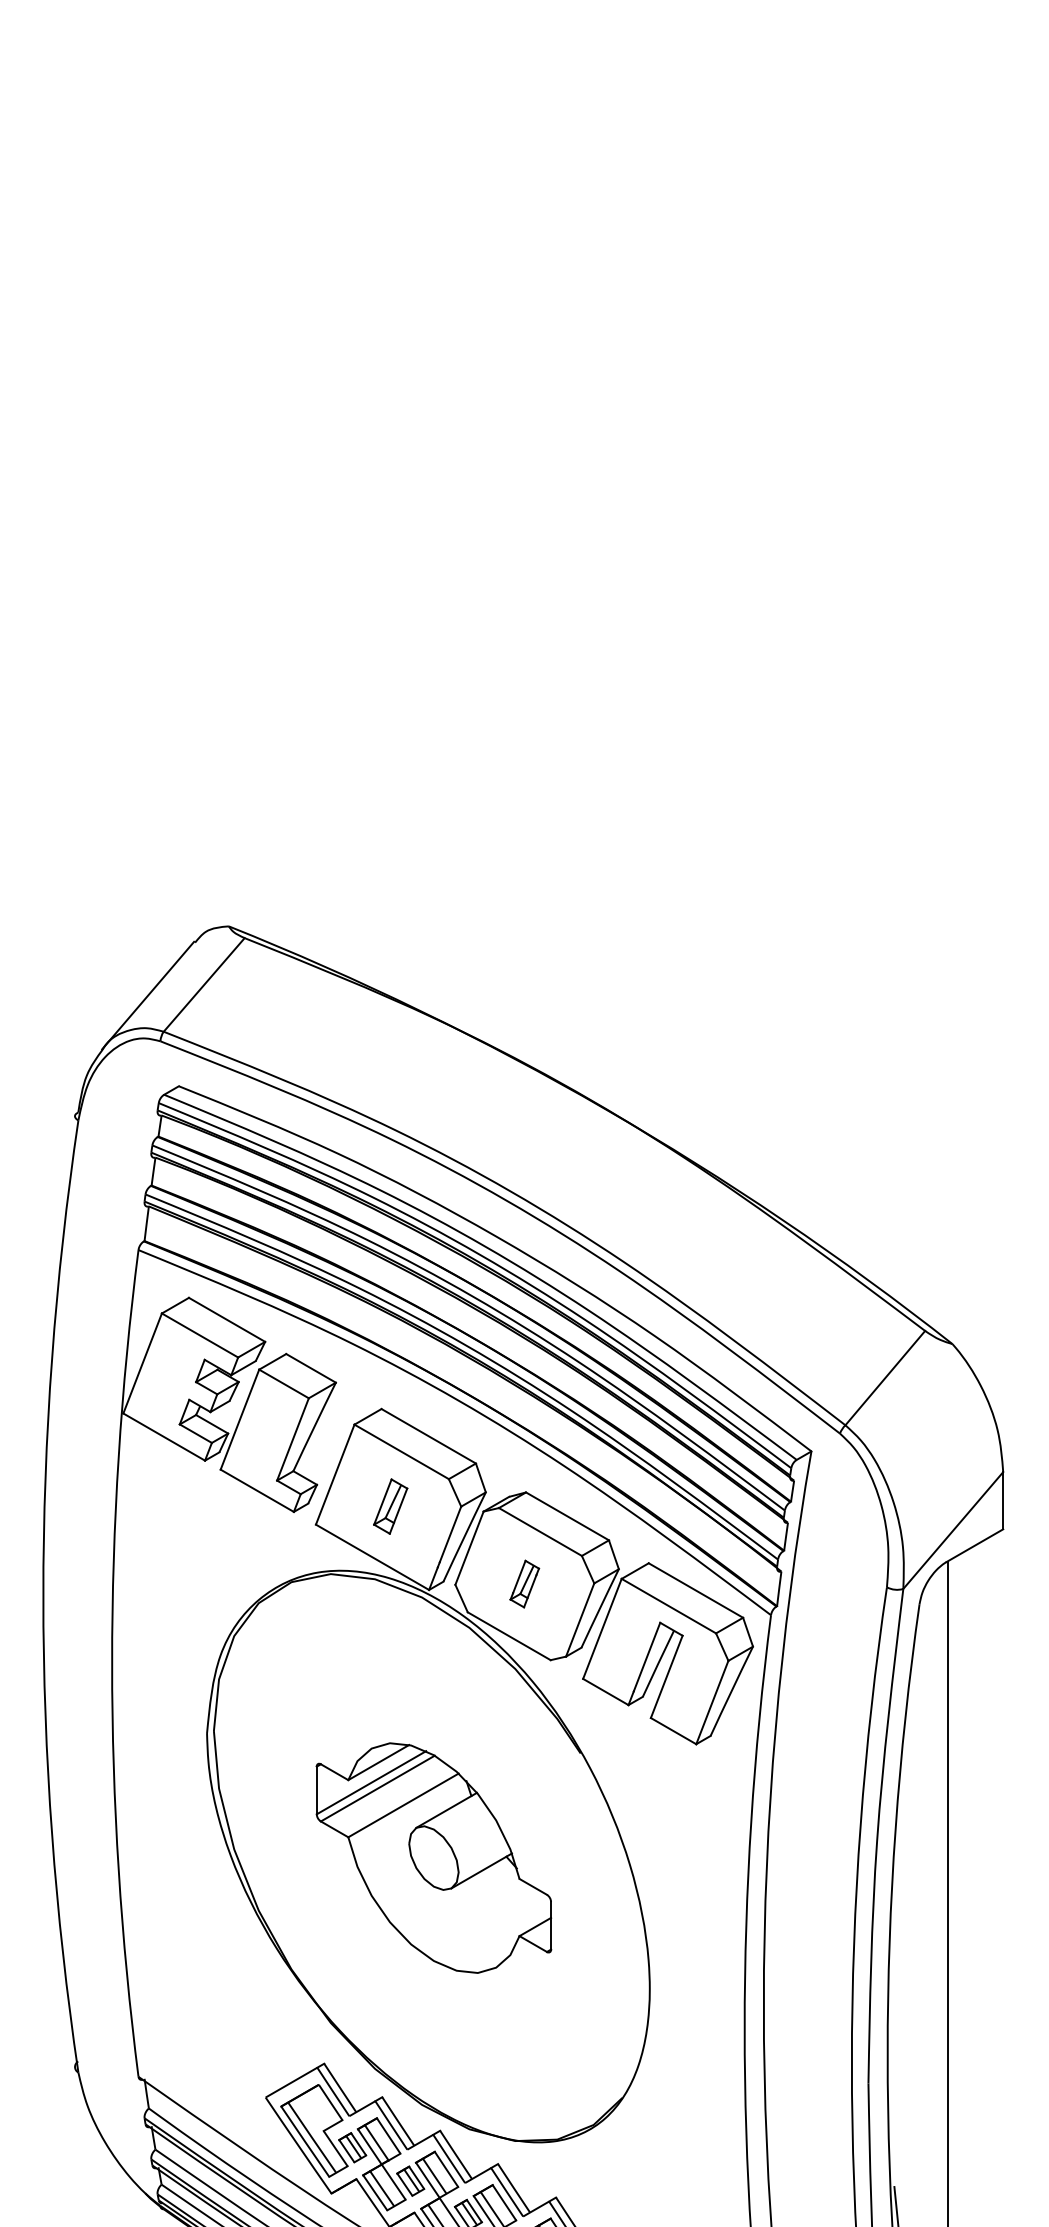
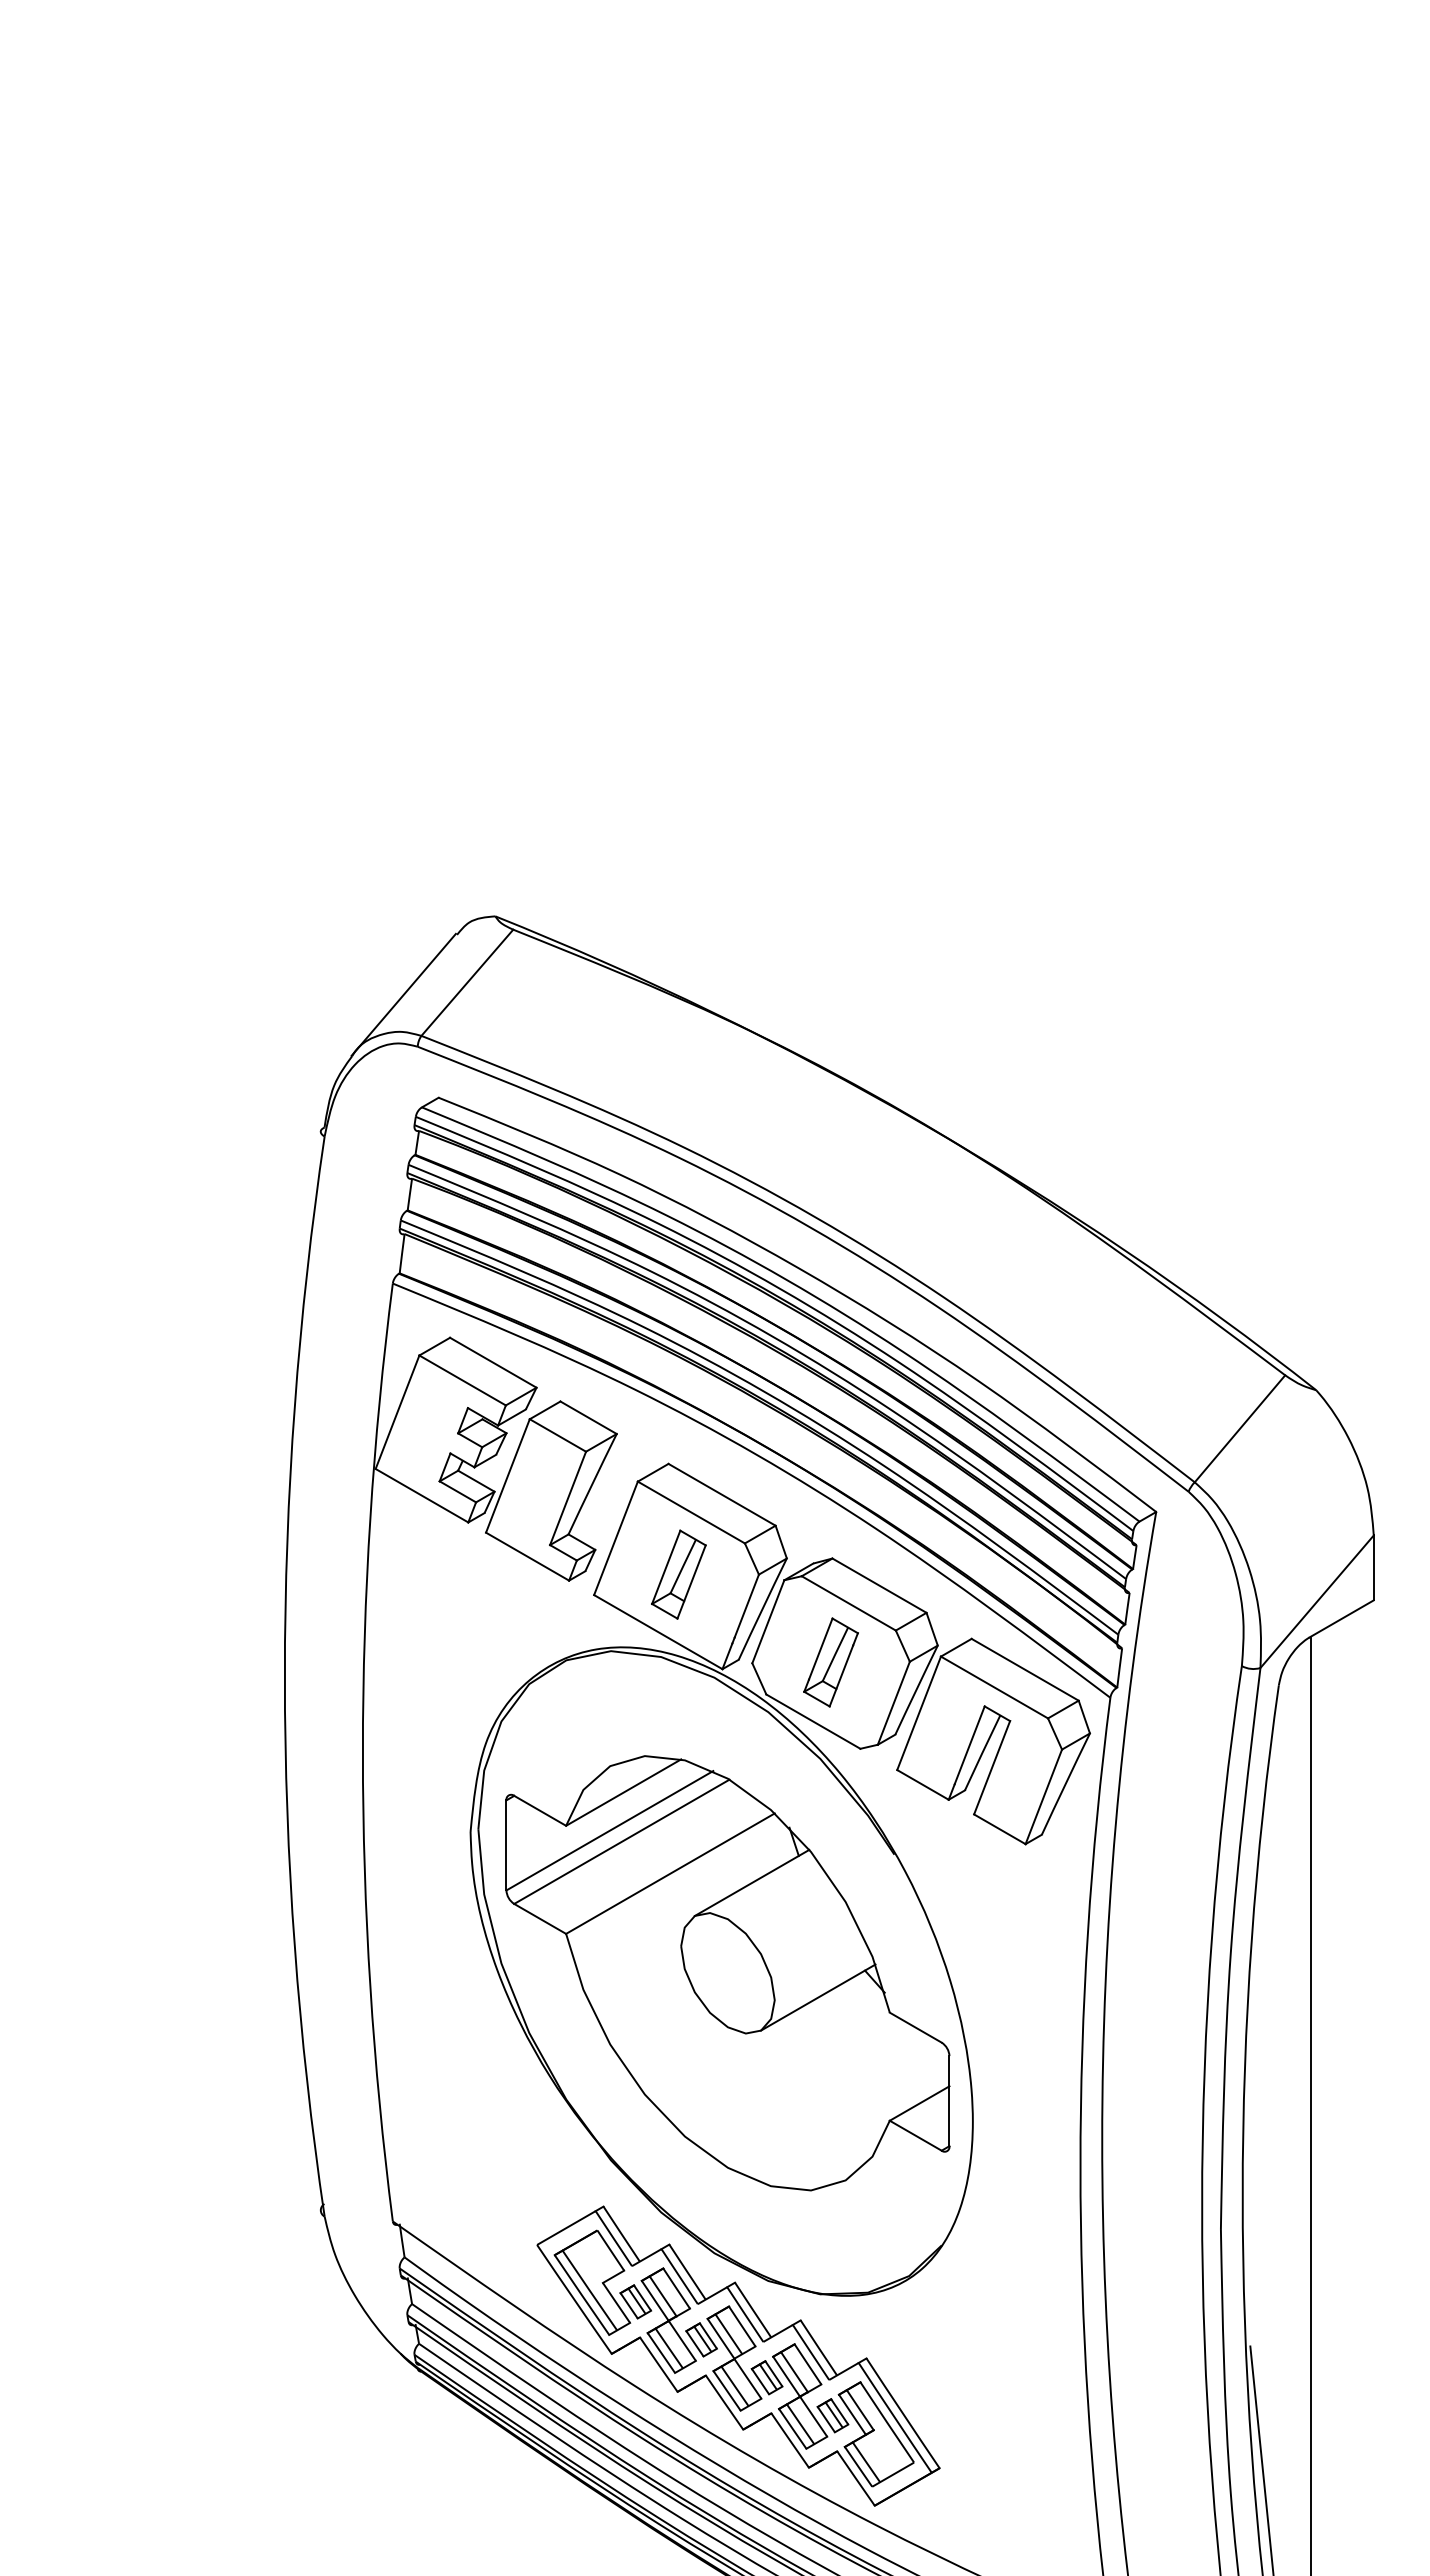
part: (390, 1506) -> (678, 1574), size x1.43
part: (524, 1584) -> (830, 1662), size x1.67
part: (433, 1858) -> (727, 1973), size x1.67

